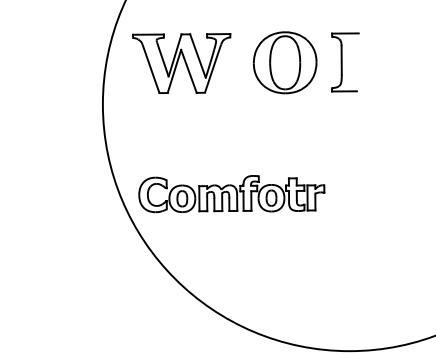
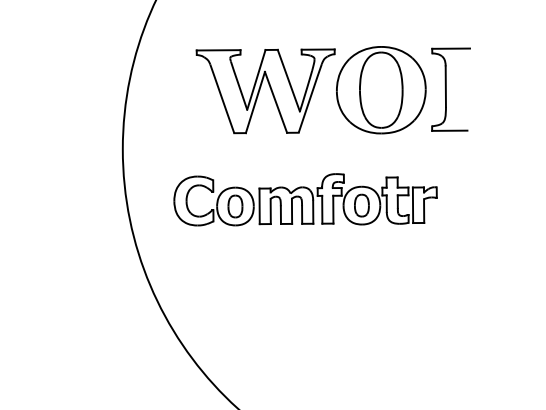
part: (345, 62) -> (451, 89), moved
part: (181, 63) -> (265, 91), moved
part: (231, 194) -> (305, 200), moved

